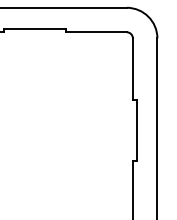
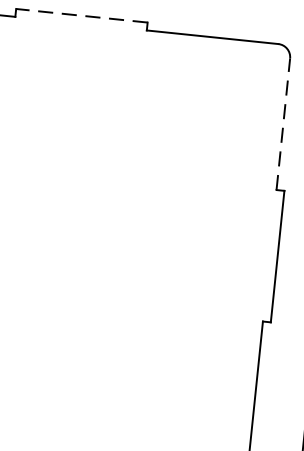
line: (34, 28) -> (80, 15), solid -> dashed
line: (132, 69) -> (282, 125), solid -> dashed

